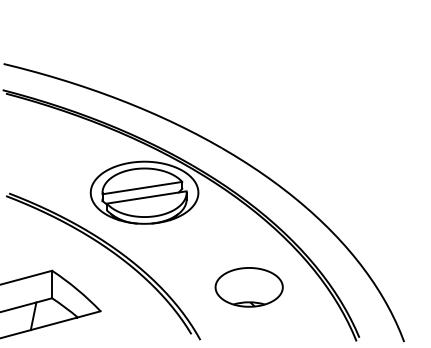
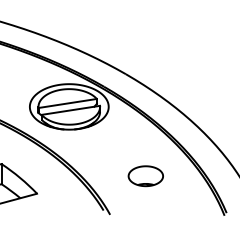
part: (248, 287) -> (145, 176), size x0.7

